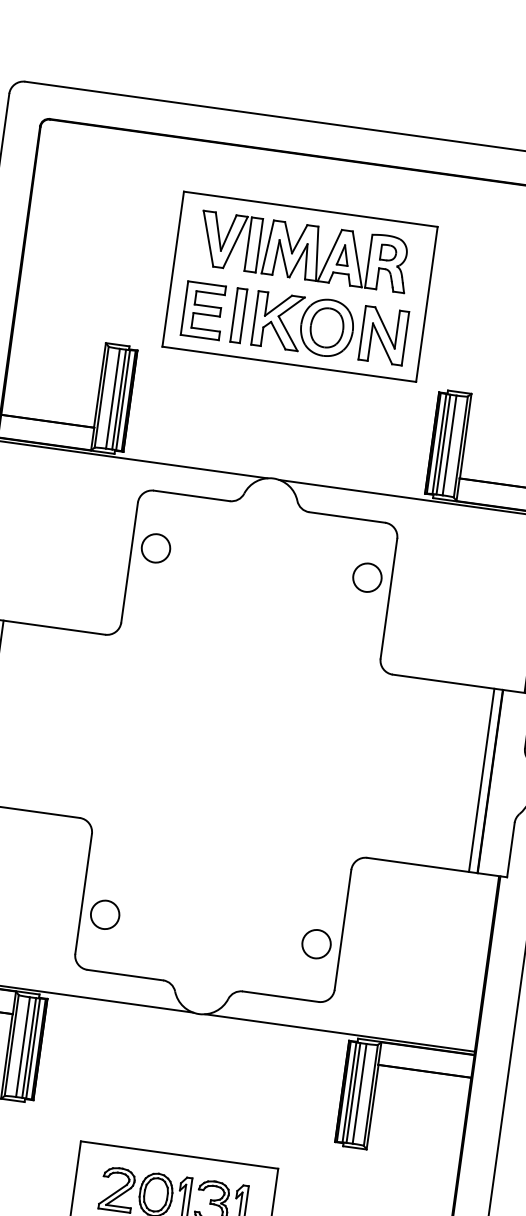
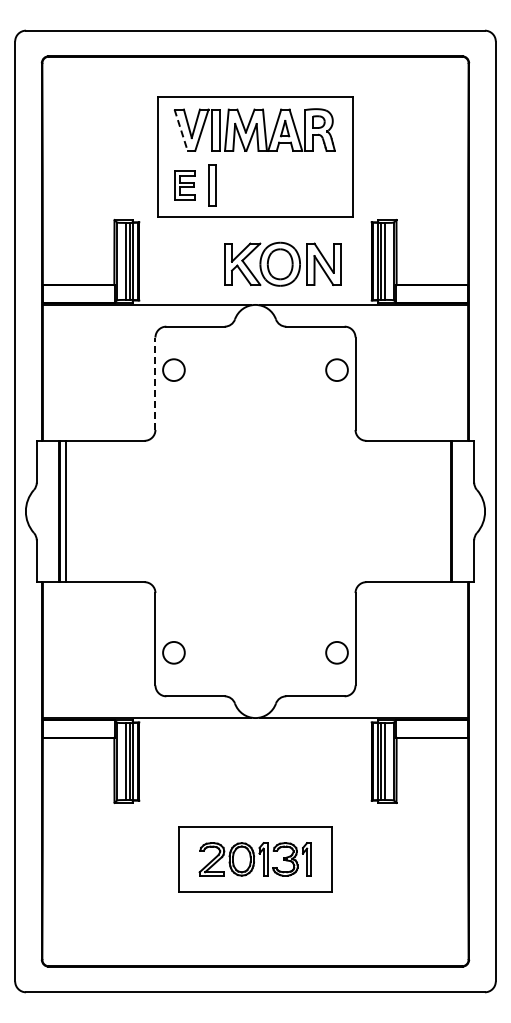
line: (208, 239) -> (181, 130), solid -> dashed
part: (202, 310) -> (184, 185), size x0.7
part: (330, 327) -> (282, 263), moved
line: (129, 562) -> (155, 383), solid -> dashed
line: (481, 780) -> (444, 511), removed

